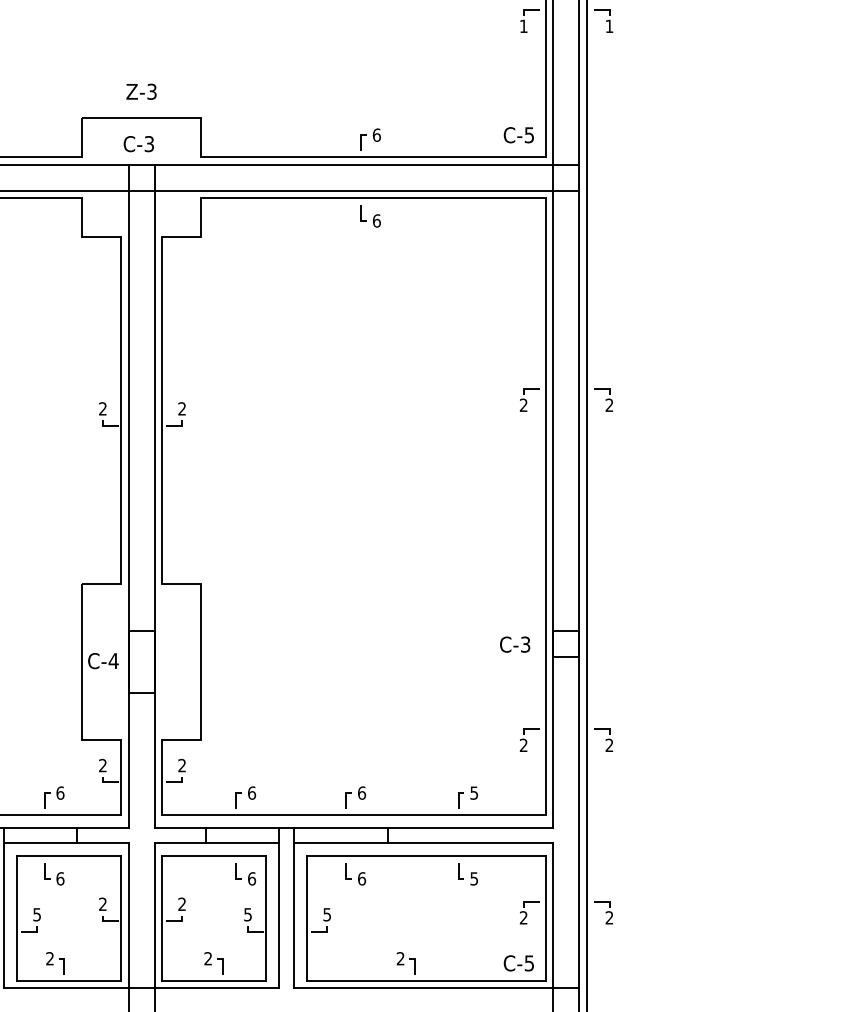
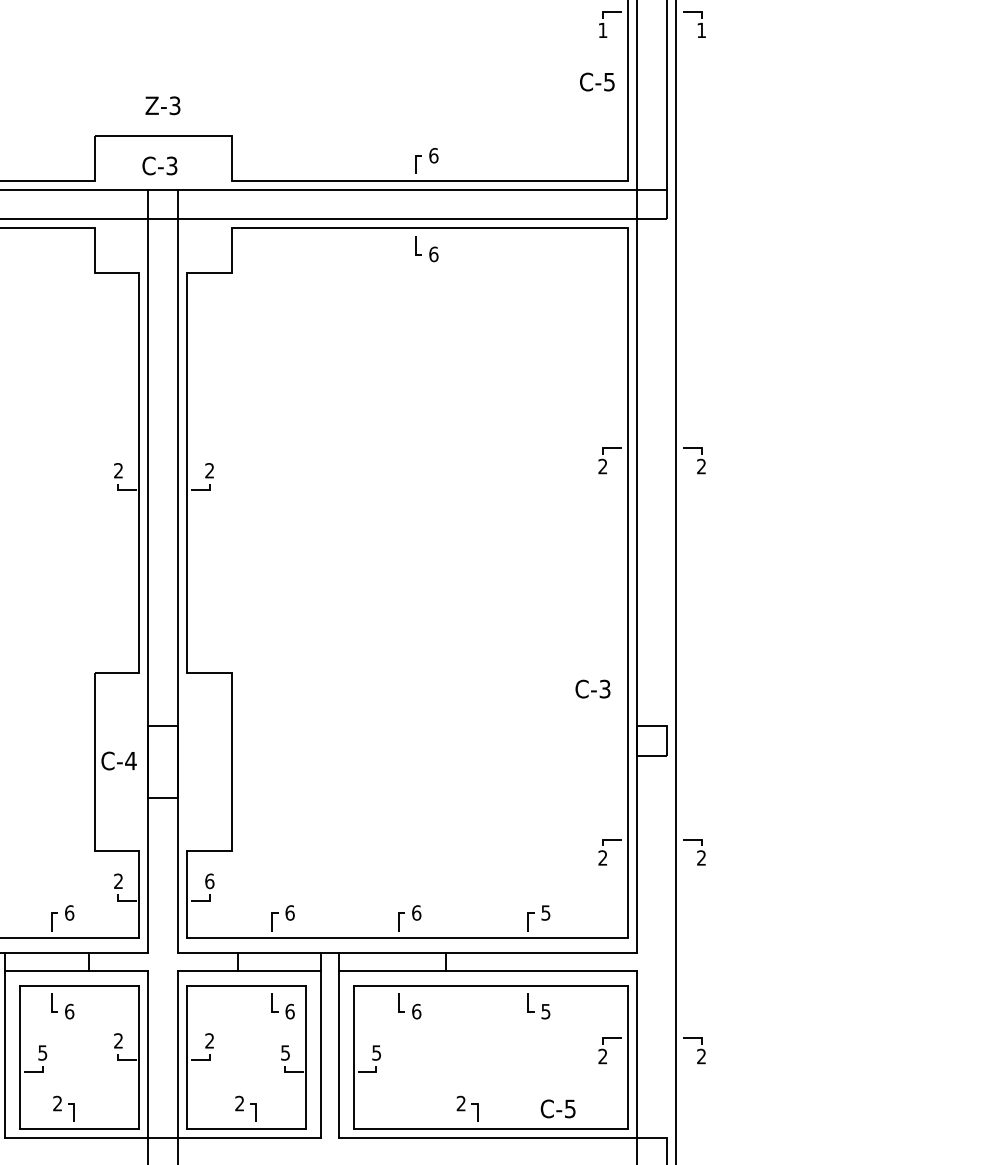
text: (518, 135) -> (596, 82), moved
line: (579, 589) -> (667, 678), removed
text: (515, 644) -> (593, 688), moved
text: (182, 765) -> (210, 881), 2 -> 6
text: (518, 963) -> (557, 1109), moved

